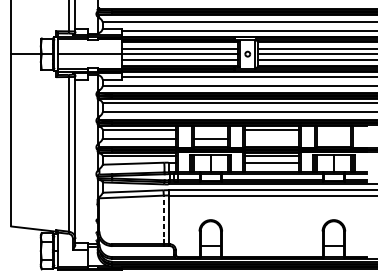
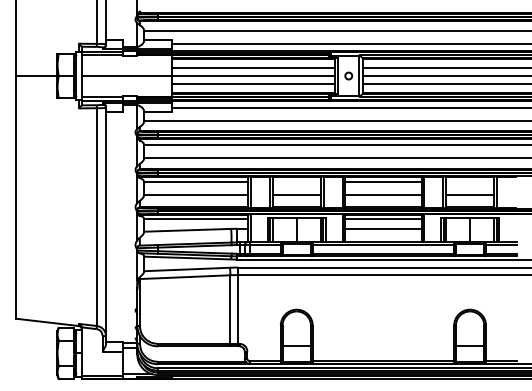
line: (272, 138) -> (383, 194), added
line: (333, 138) -> (469, 194), added
line: (163, 219) -> (230, 309), dashed -> solid

